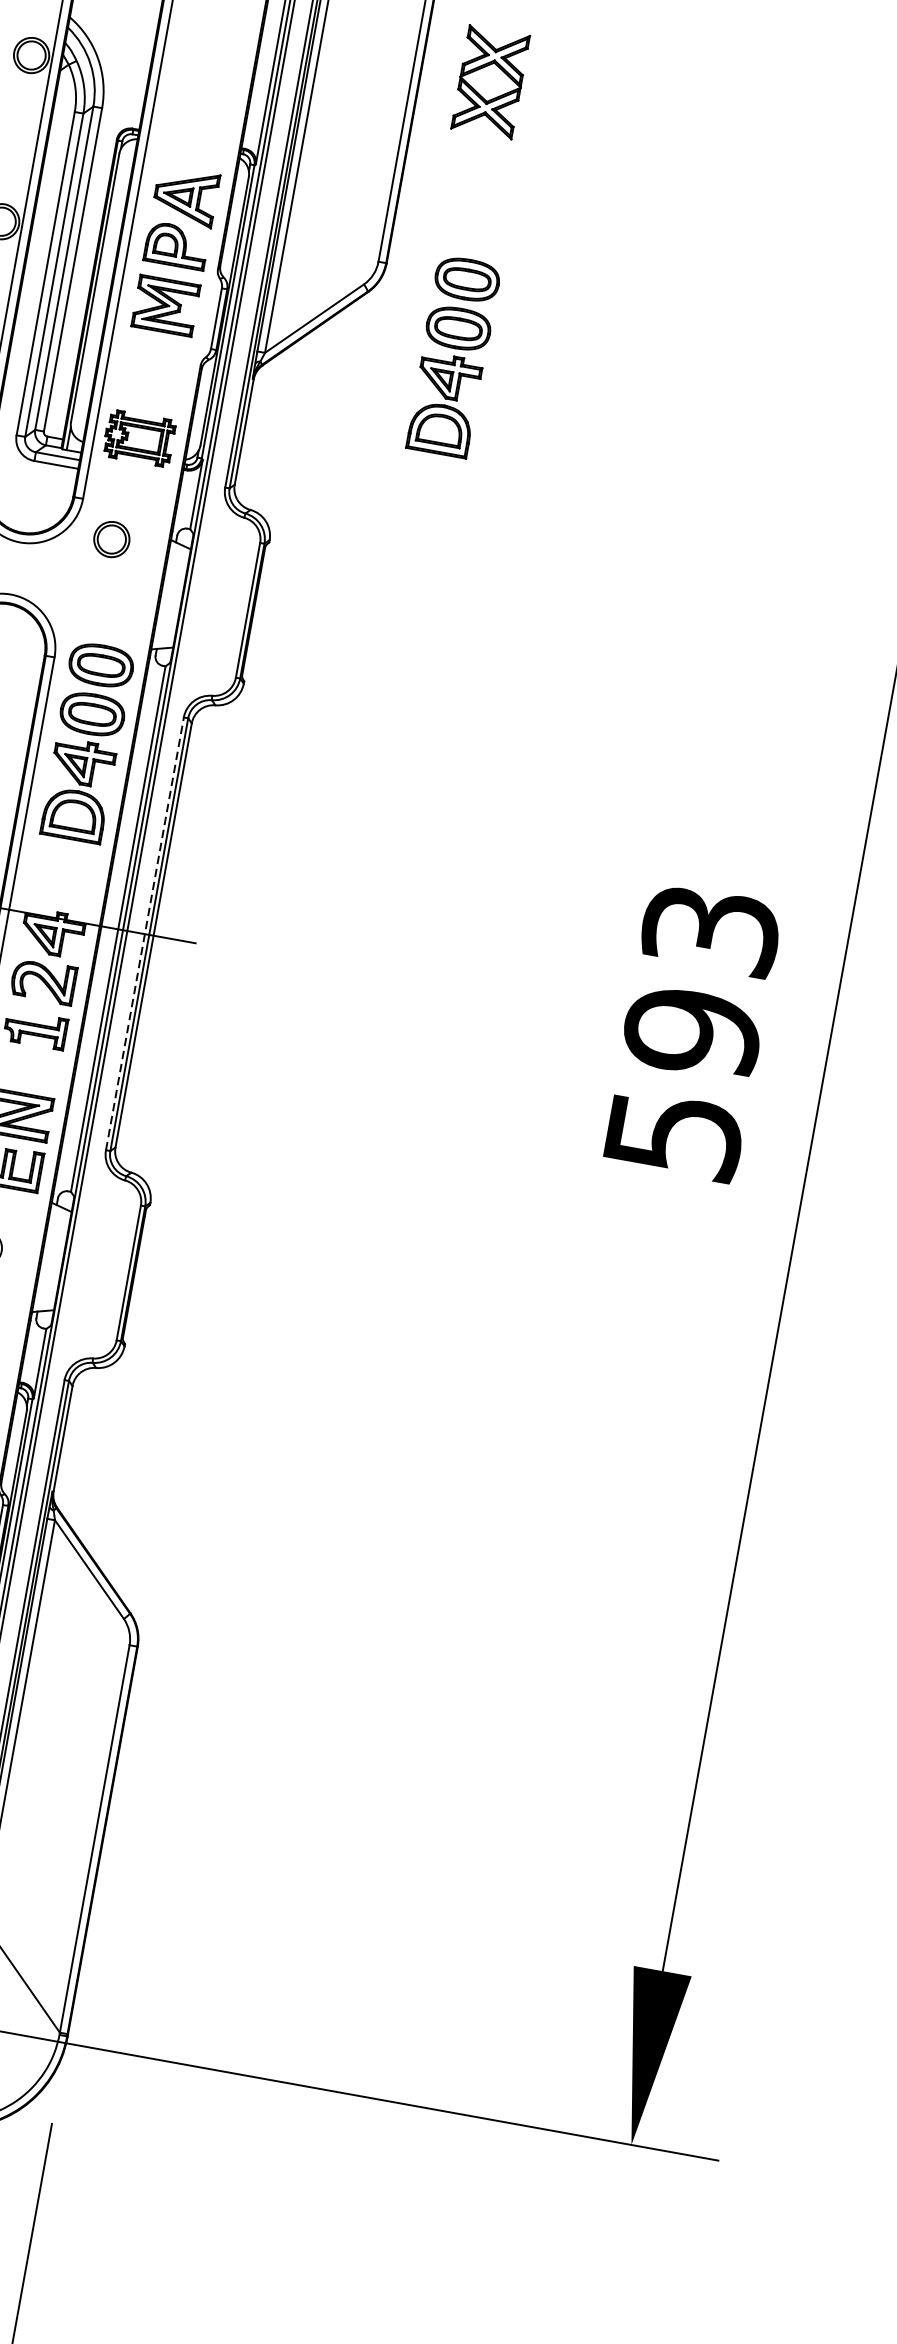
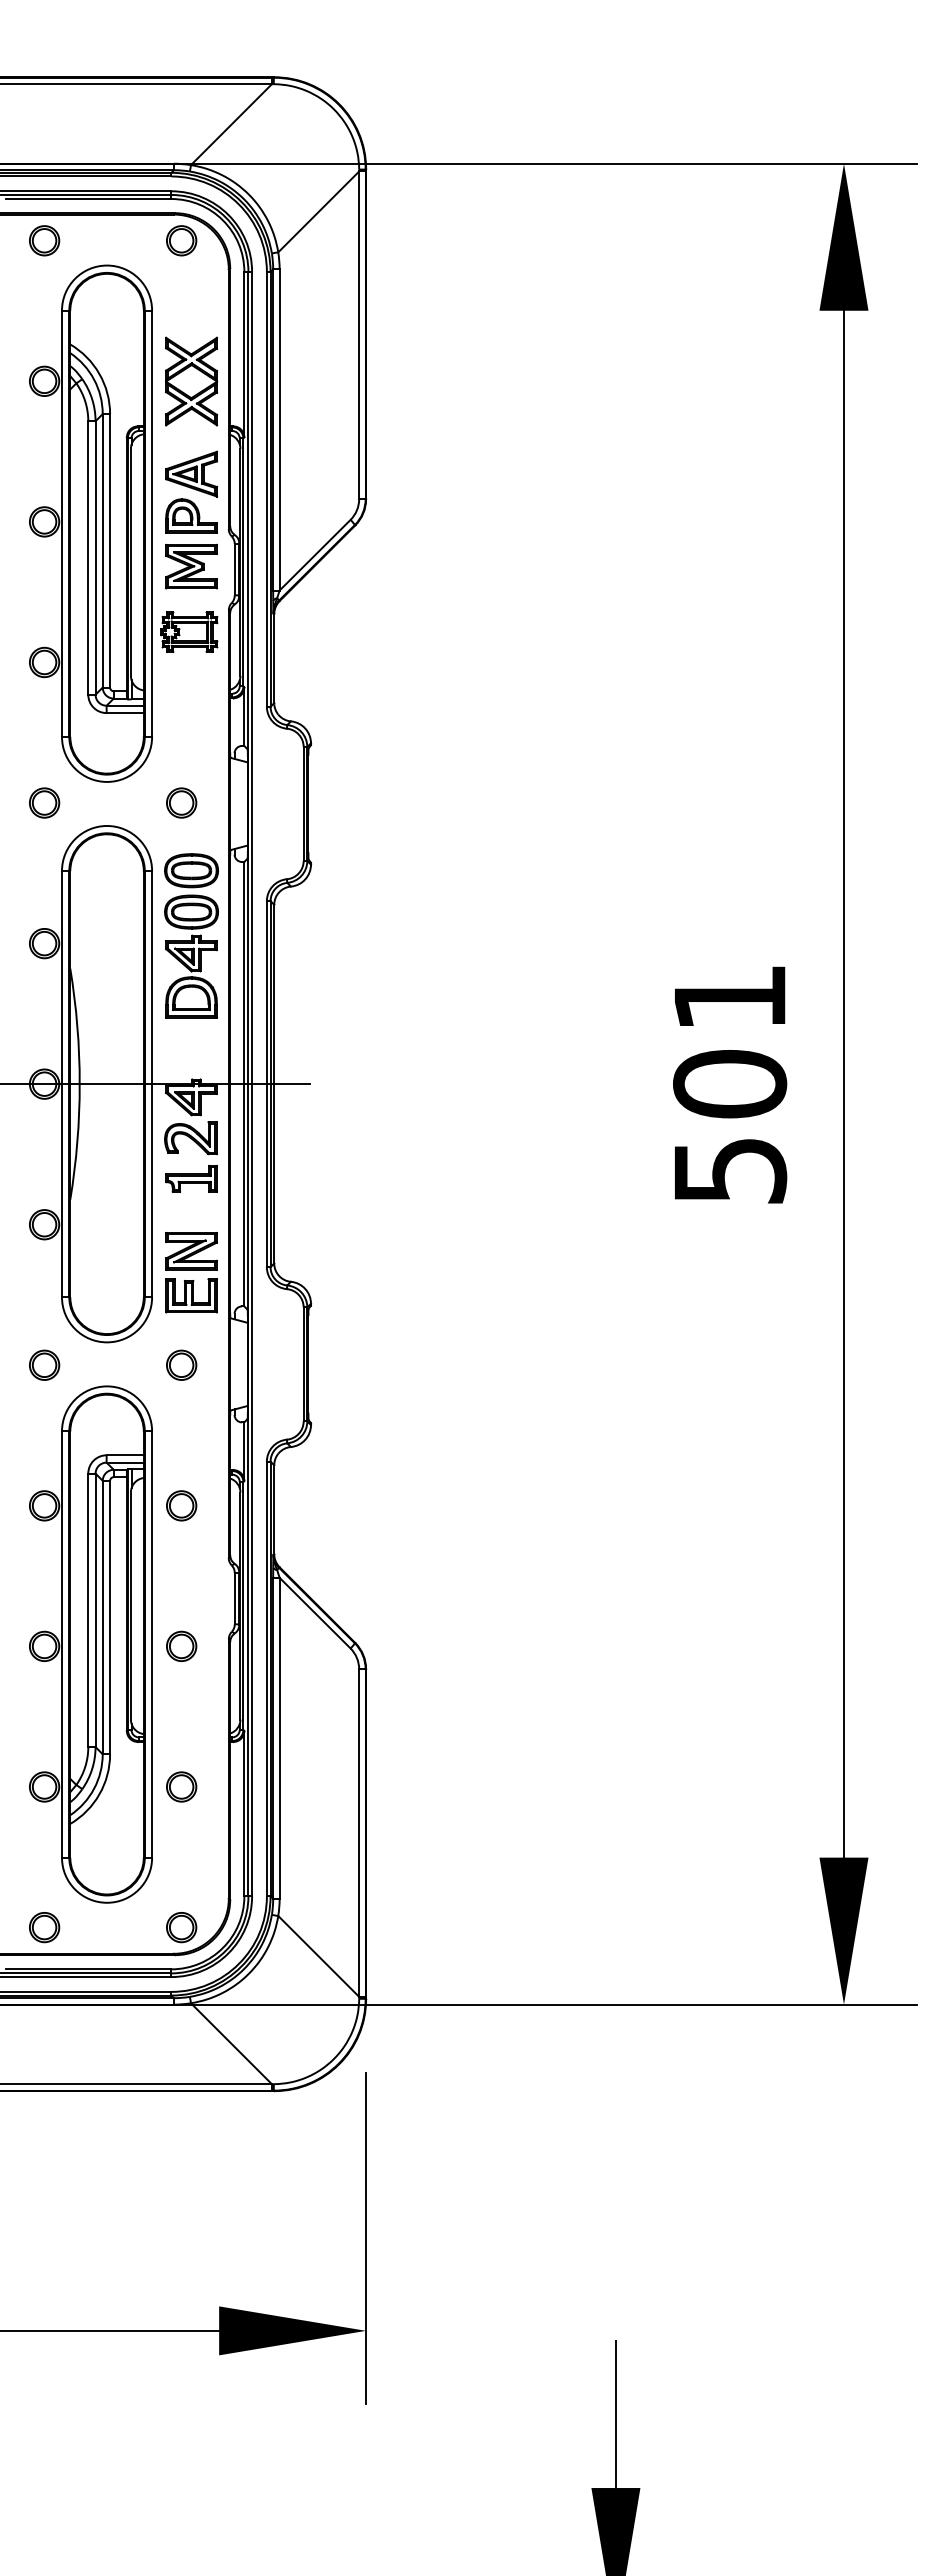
part: (490, 82) -> (191, 381), moved
part: (453, 356) -> (434, 565), removed
part: (139, 437) -> (189, 631), moved
part: (111, 538) -> (181, 802), moved
line: (144, 934) -> (266, 1084), dashed -> solid
text: (702, 982) -> (730, 1041), 593 -> 501

